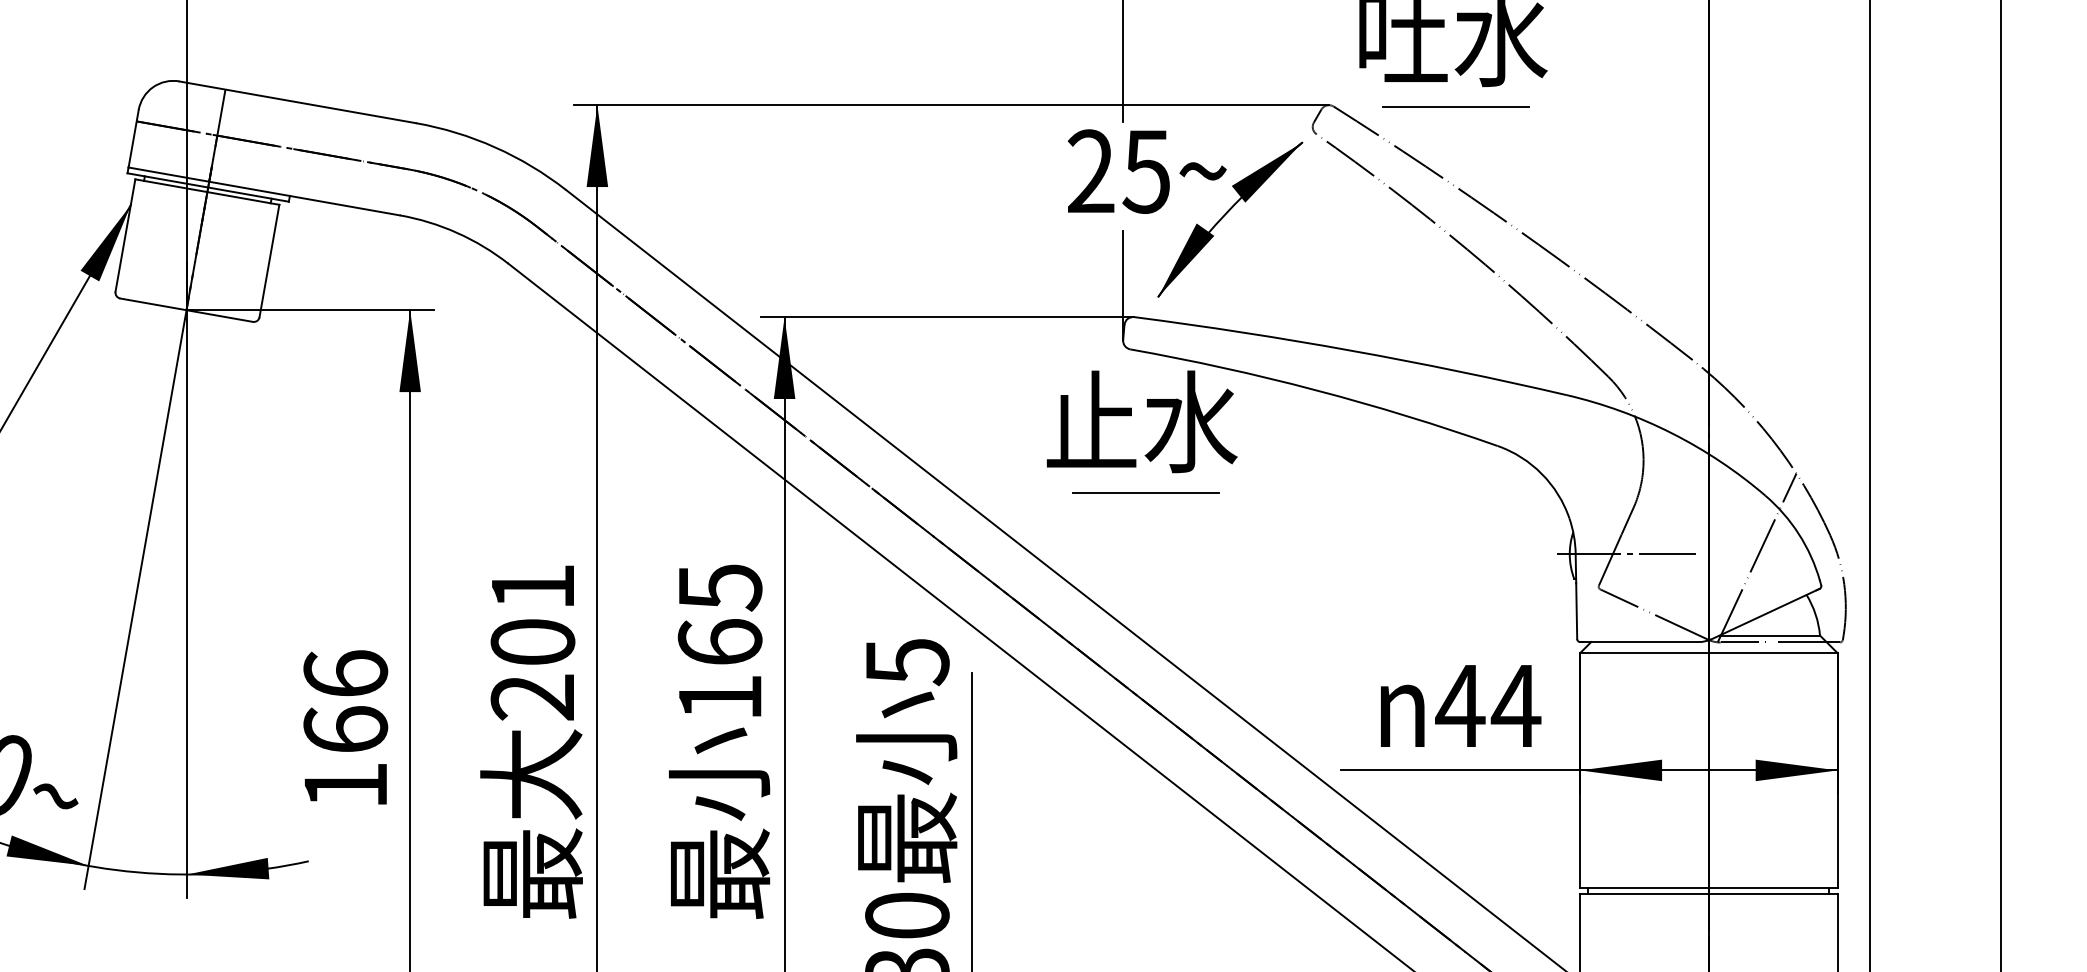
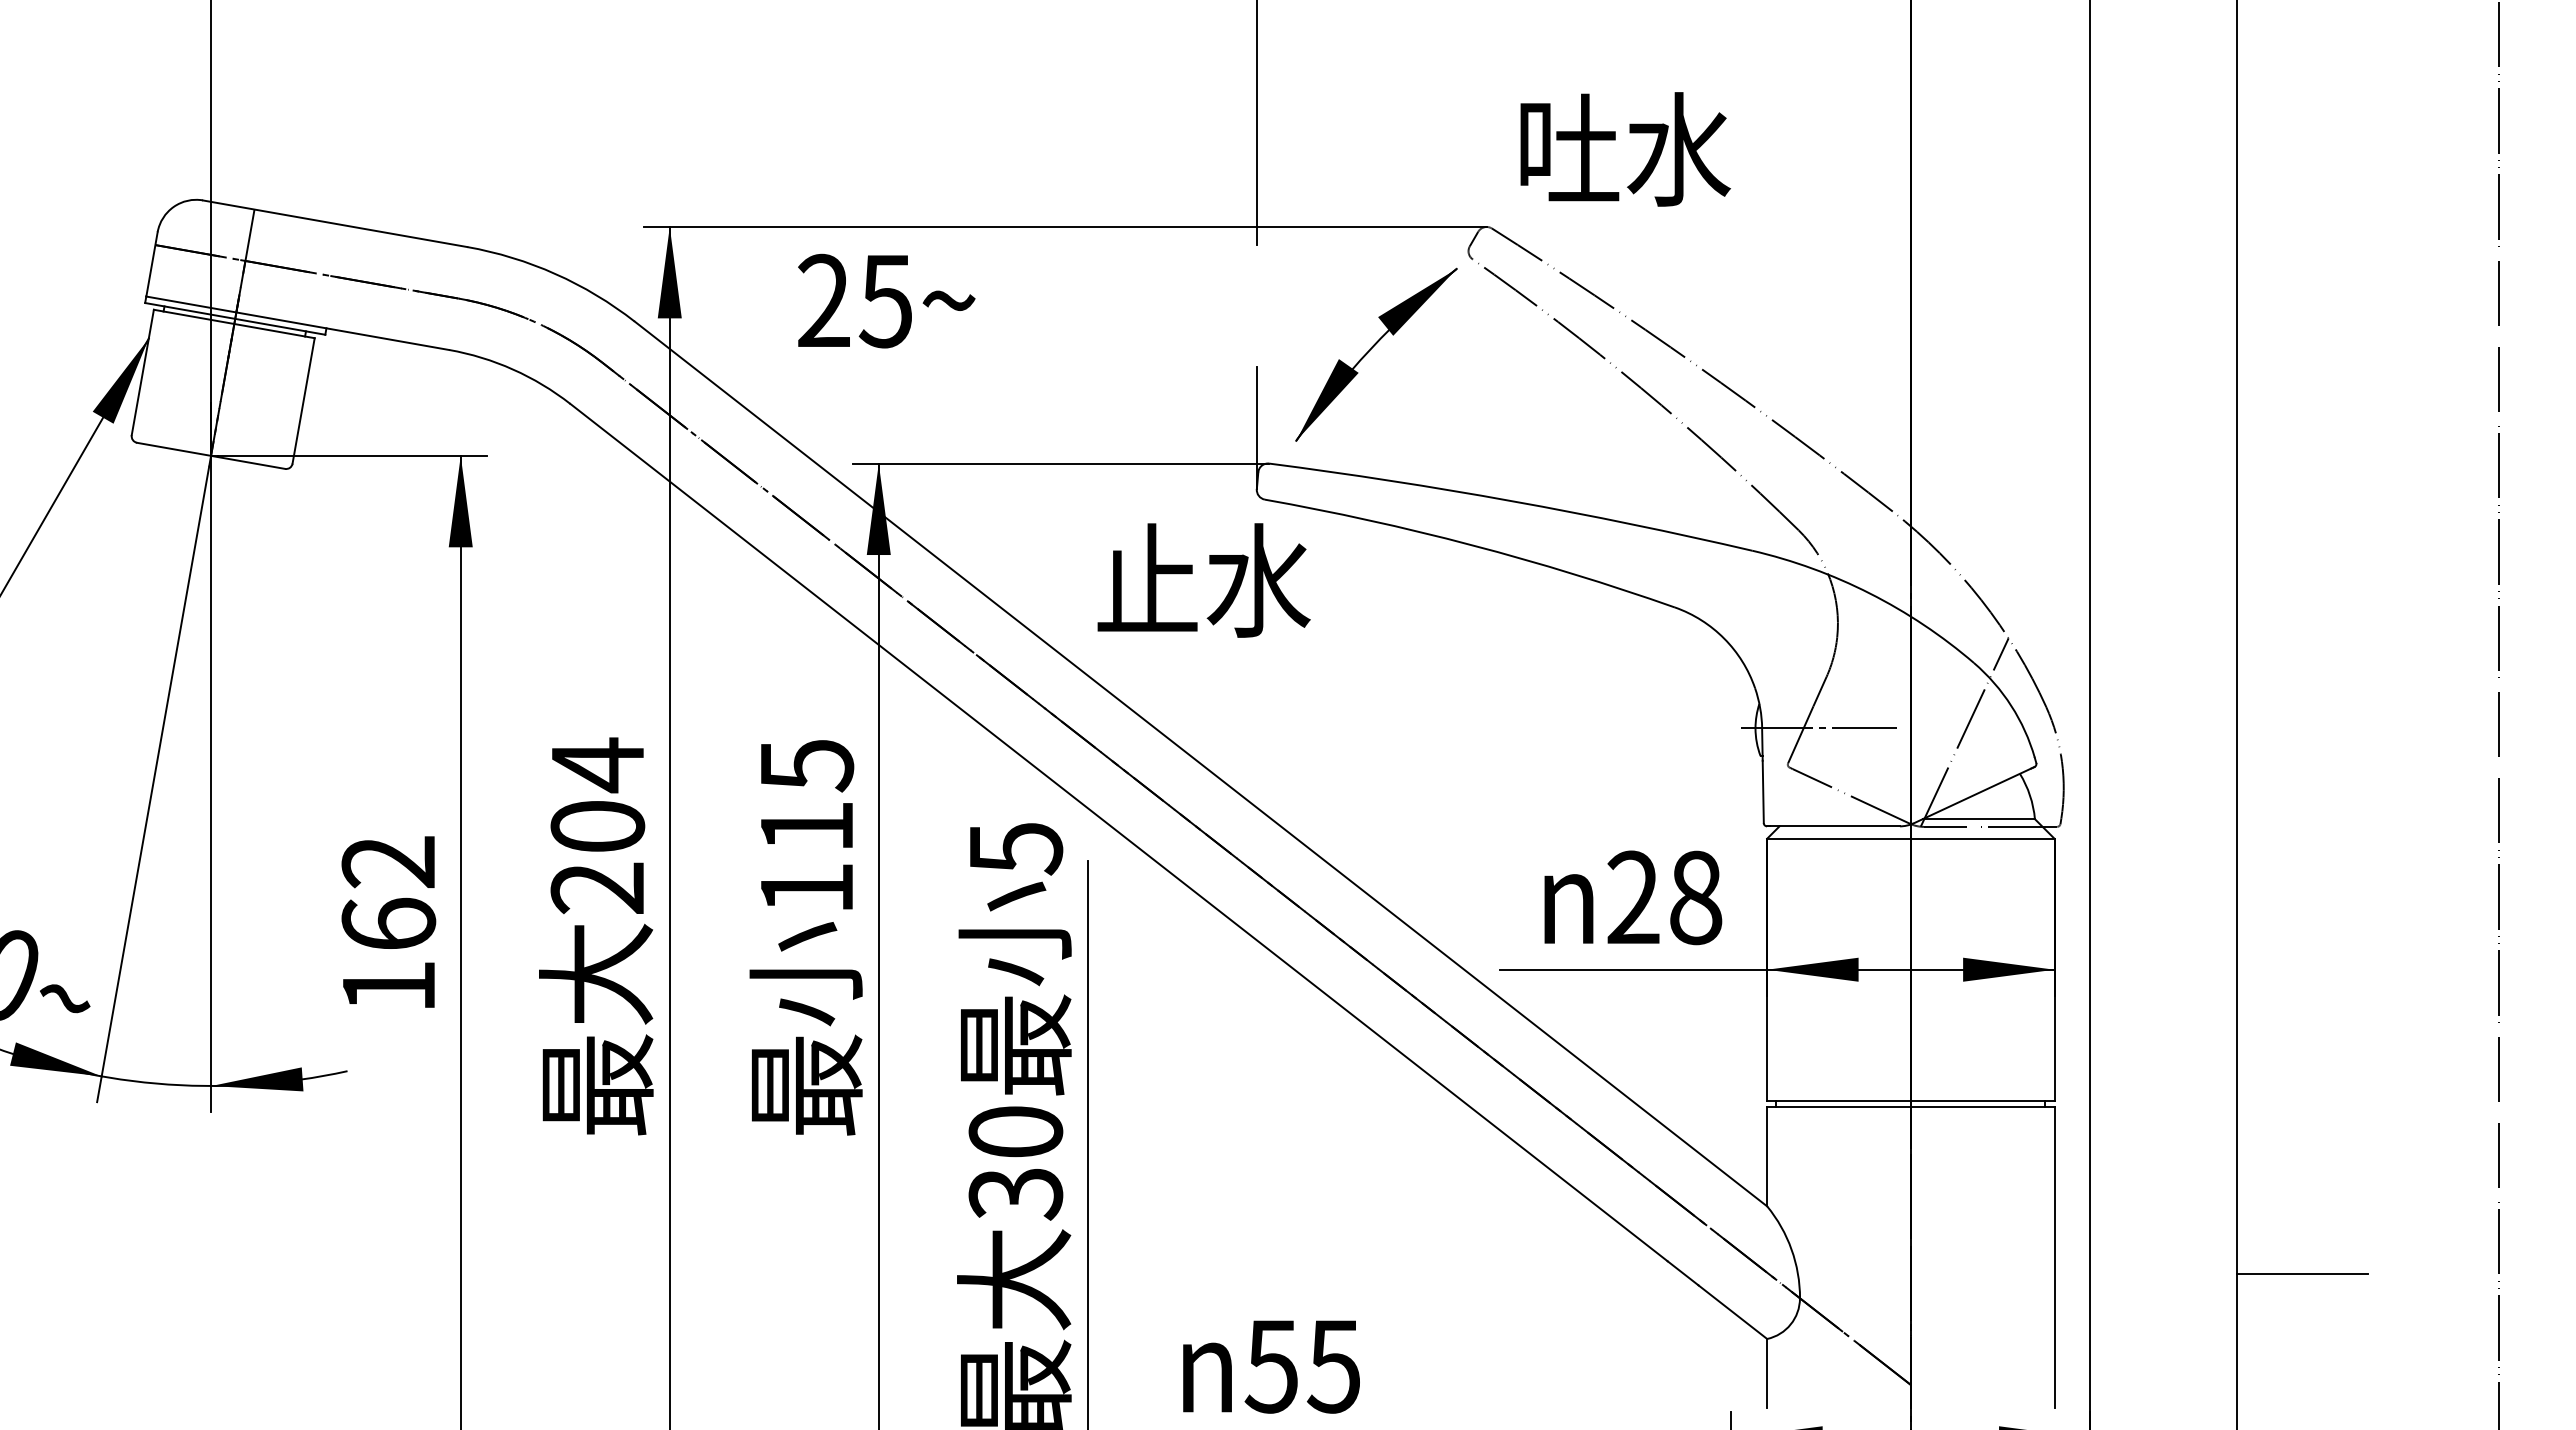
line: (1456, 107) -> (1628, 229), removed
text: (1147, 171) -> (886, 300), moved
text: (1141, 421) -> (1203, 580), moved
line: (1146, 493) -> (1282, 660), removed
text: (532, 587) -> (597, 765), 201 -> 204
text: (719, 641) -> (806, 825), 165 -> 115
text: (345, 673) -> (388, 861), 166 -> 162
text: (1488, 705) -> (1664, 897), 44 -> 28

